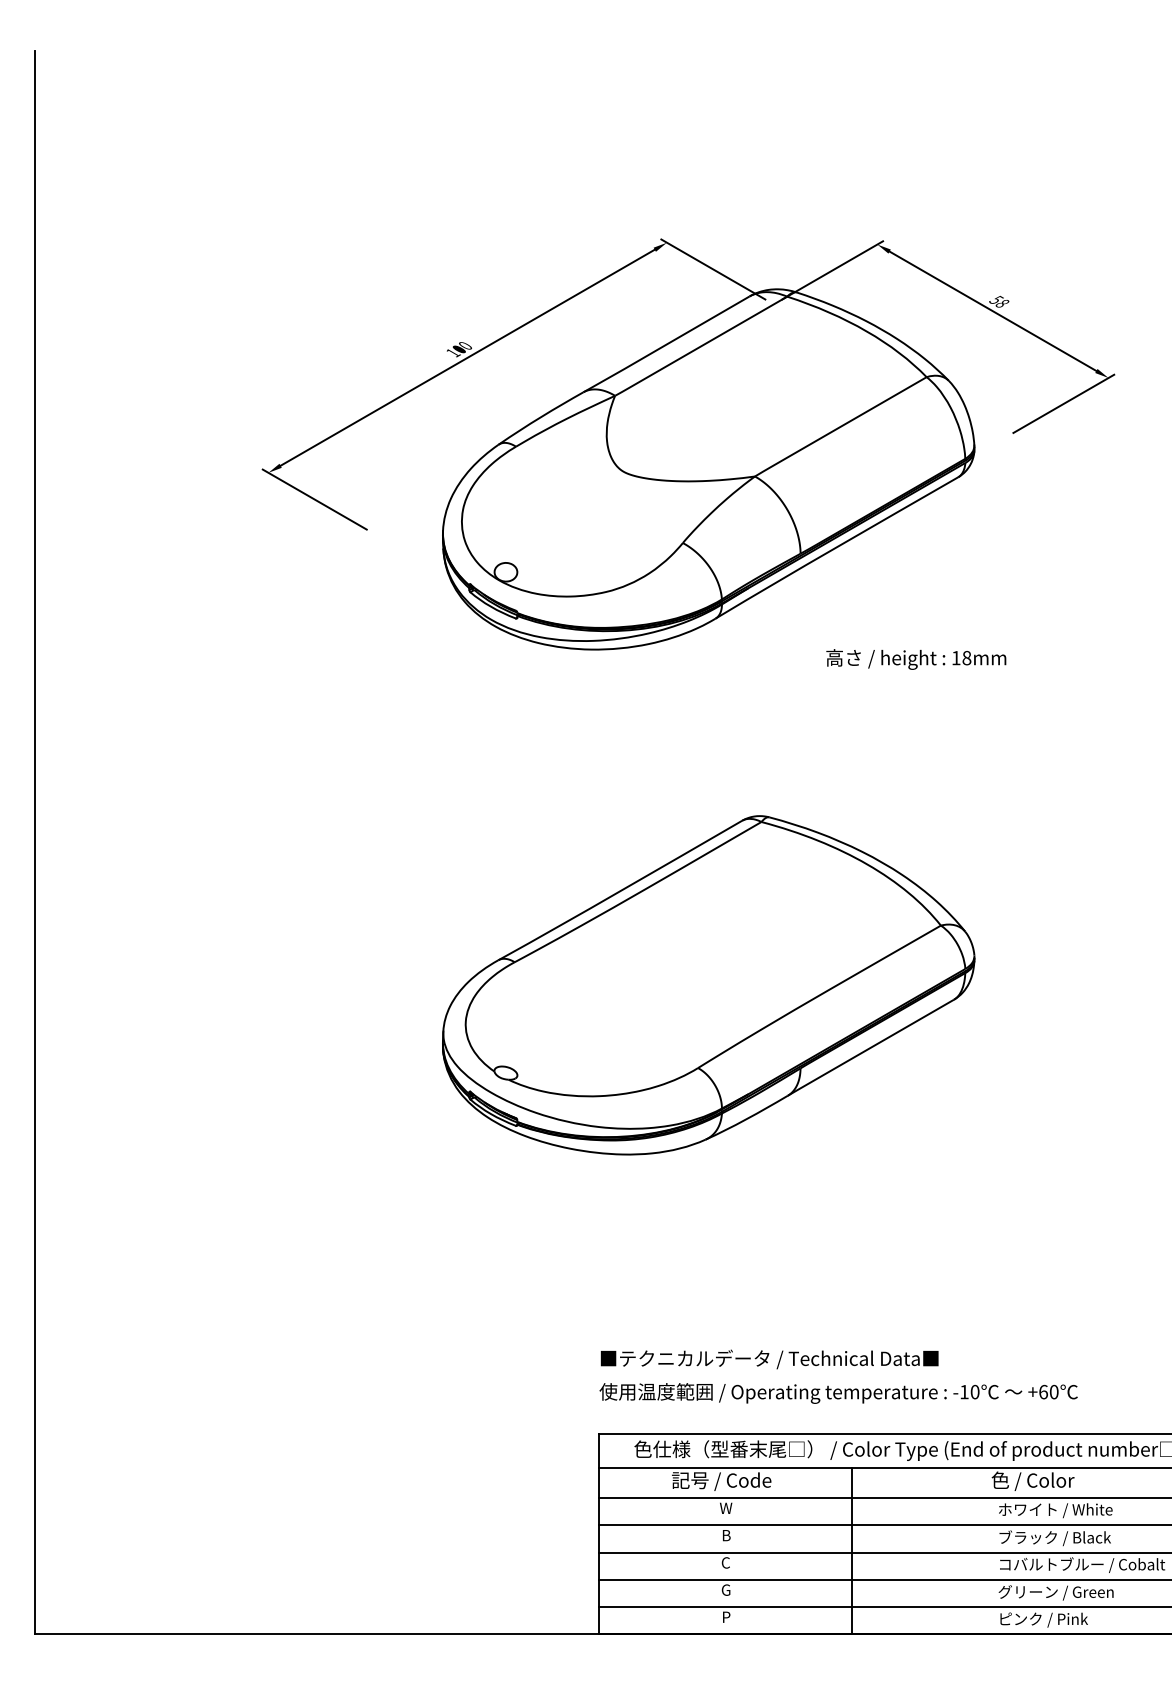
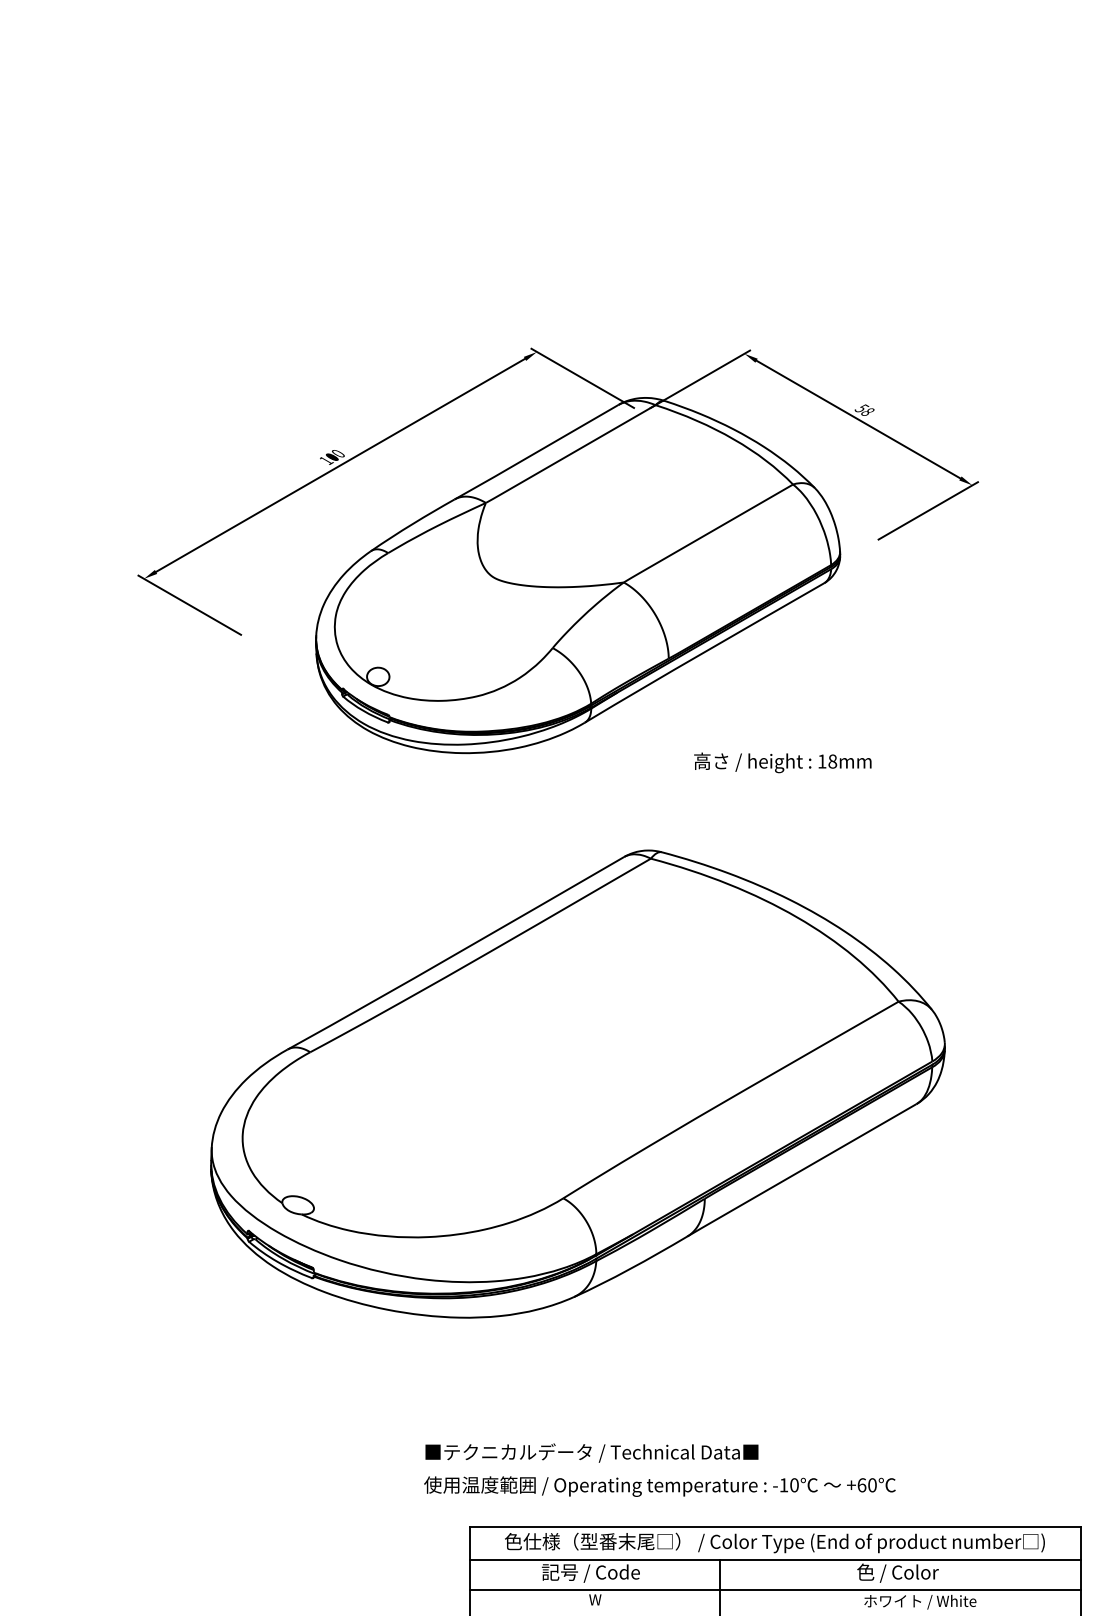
part: (708, 985) -> (577, 1084), size x1.4
text: (838, 1376) -> (659, 1469), moved

